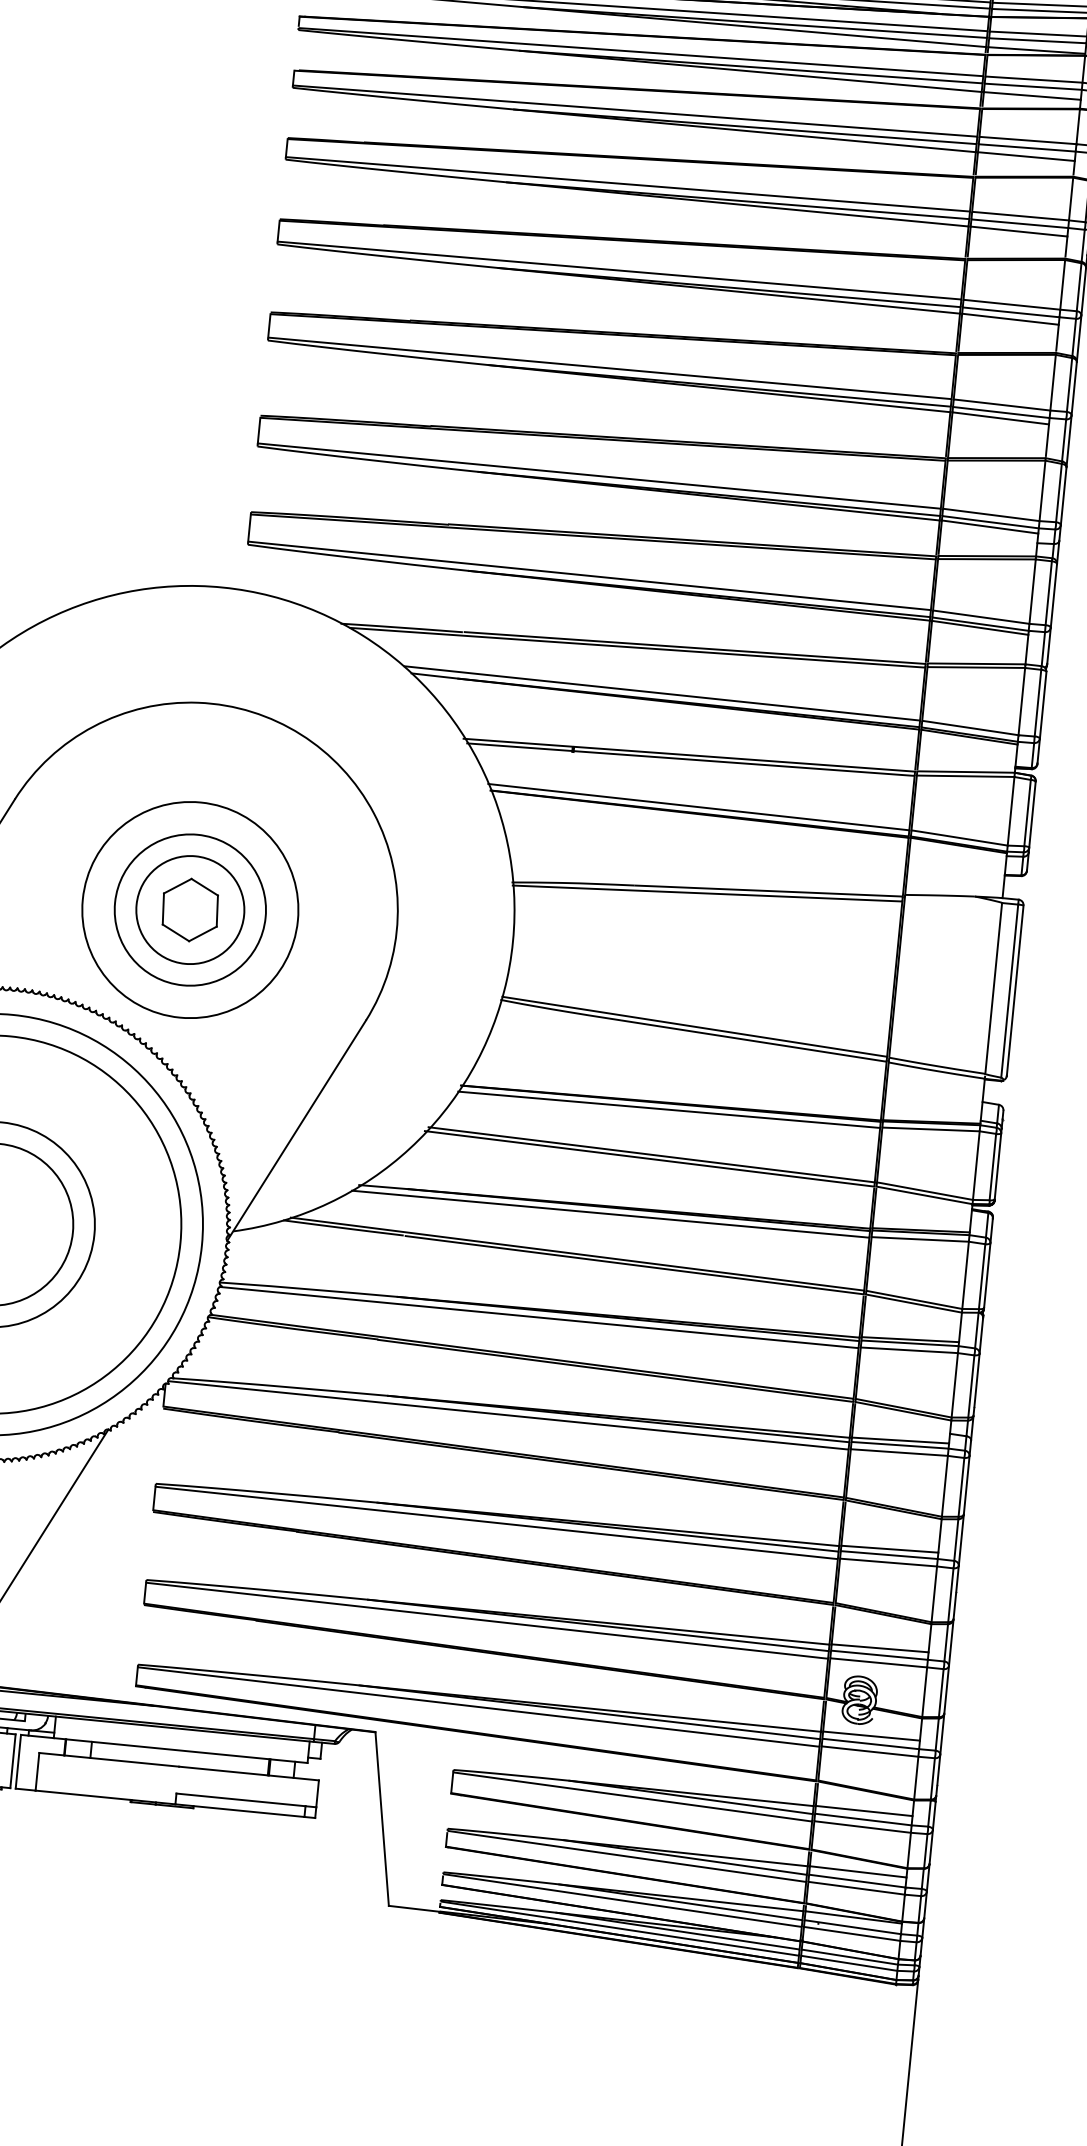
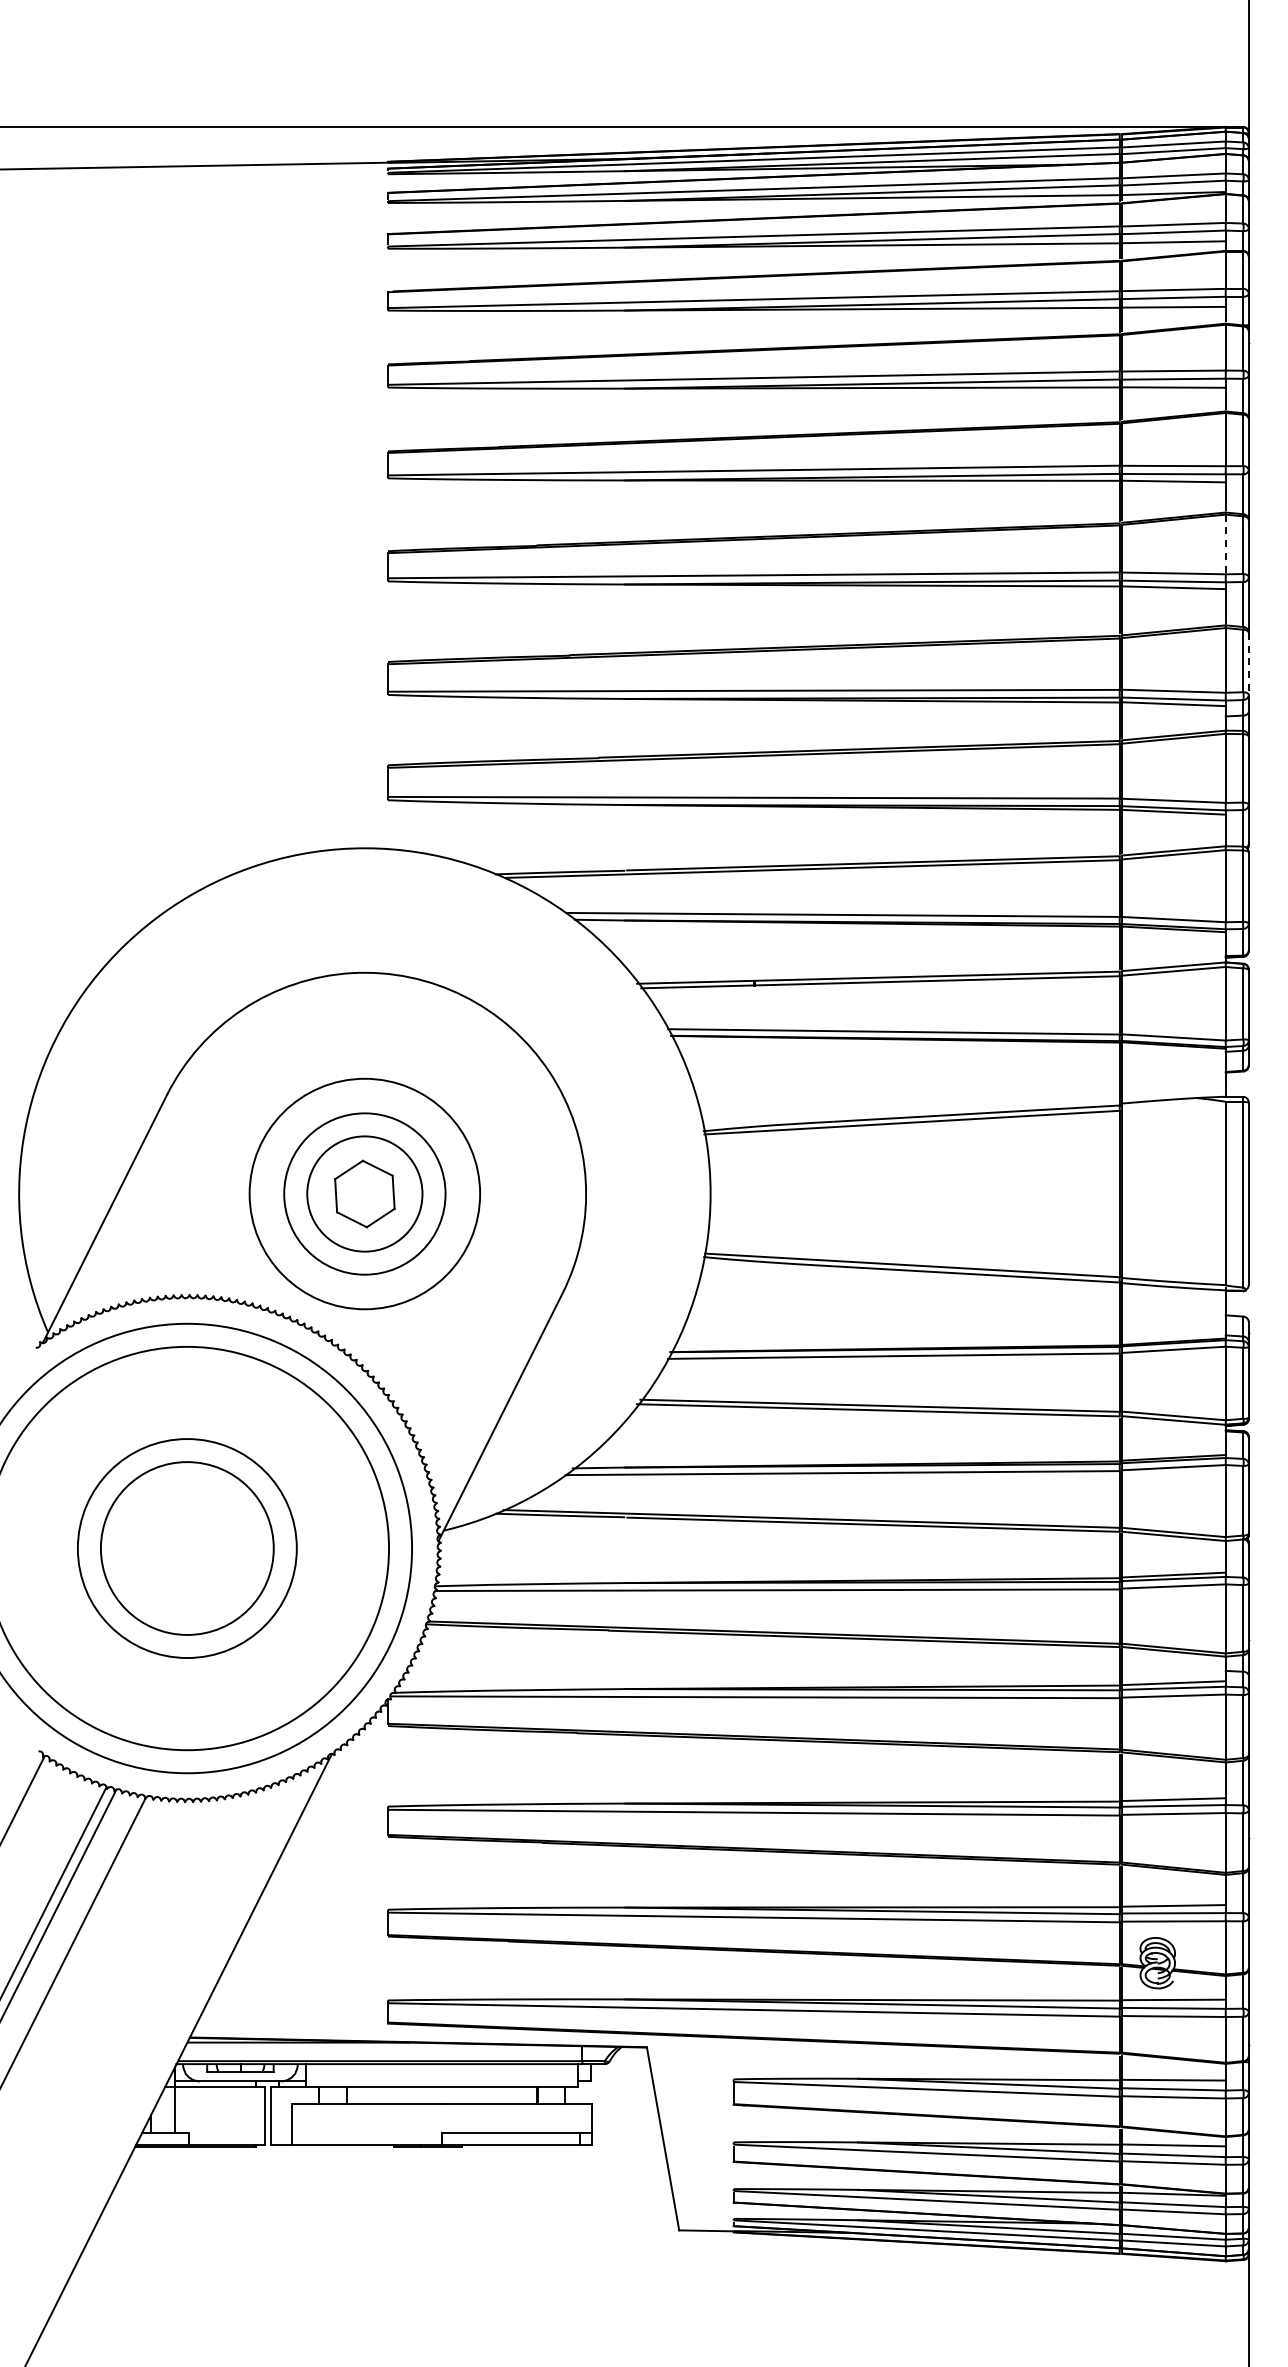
line: (1052, 382) -> (1225, 544), solid -> dashed
line: (1063, 496) -> (1248, 664), solid -> dashed

